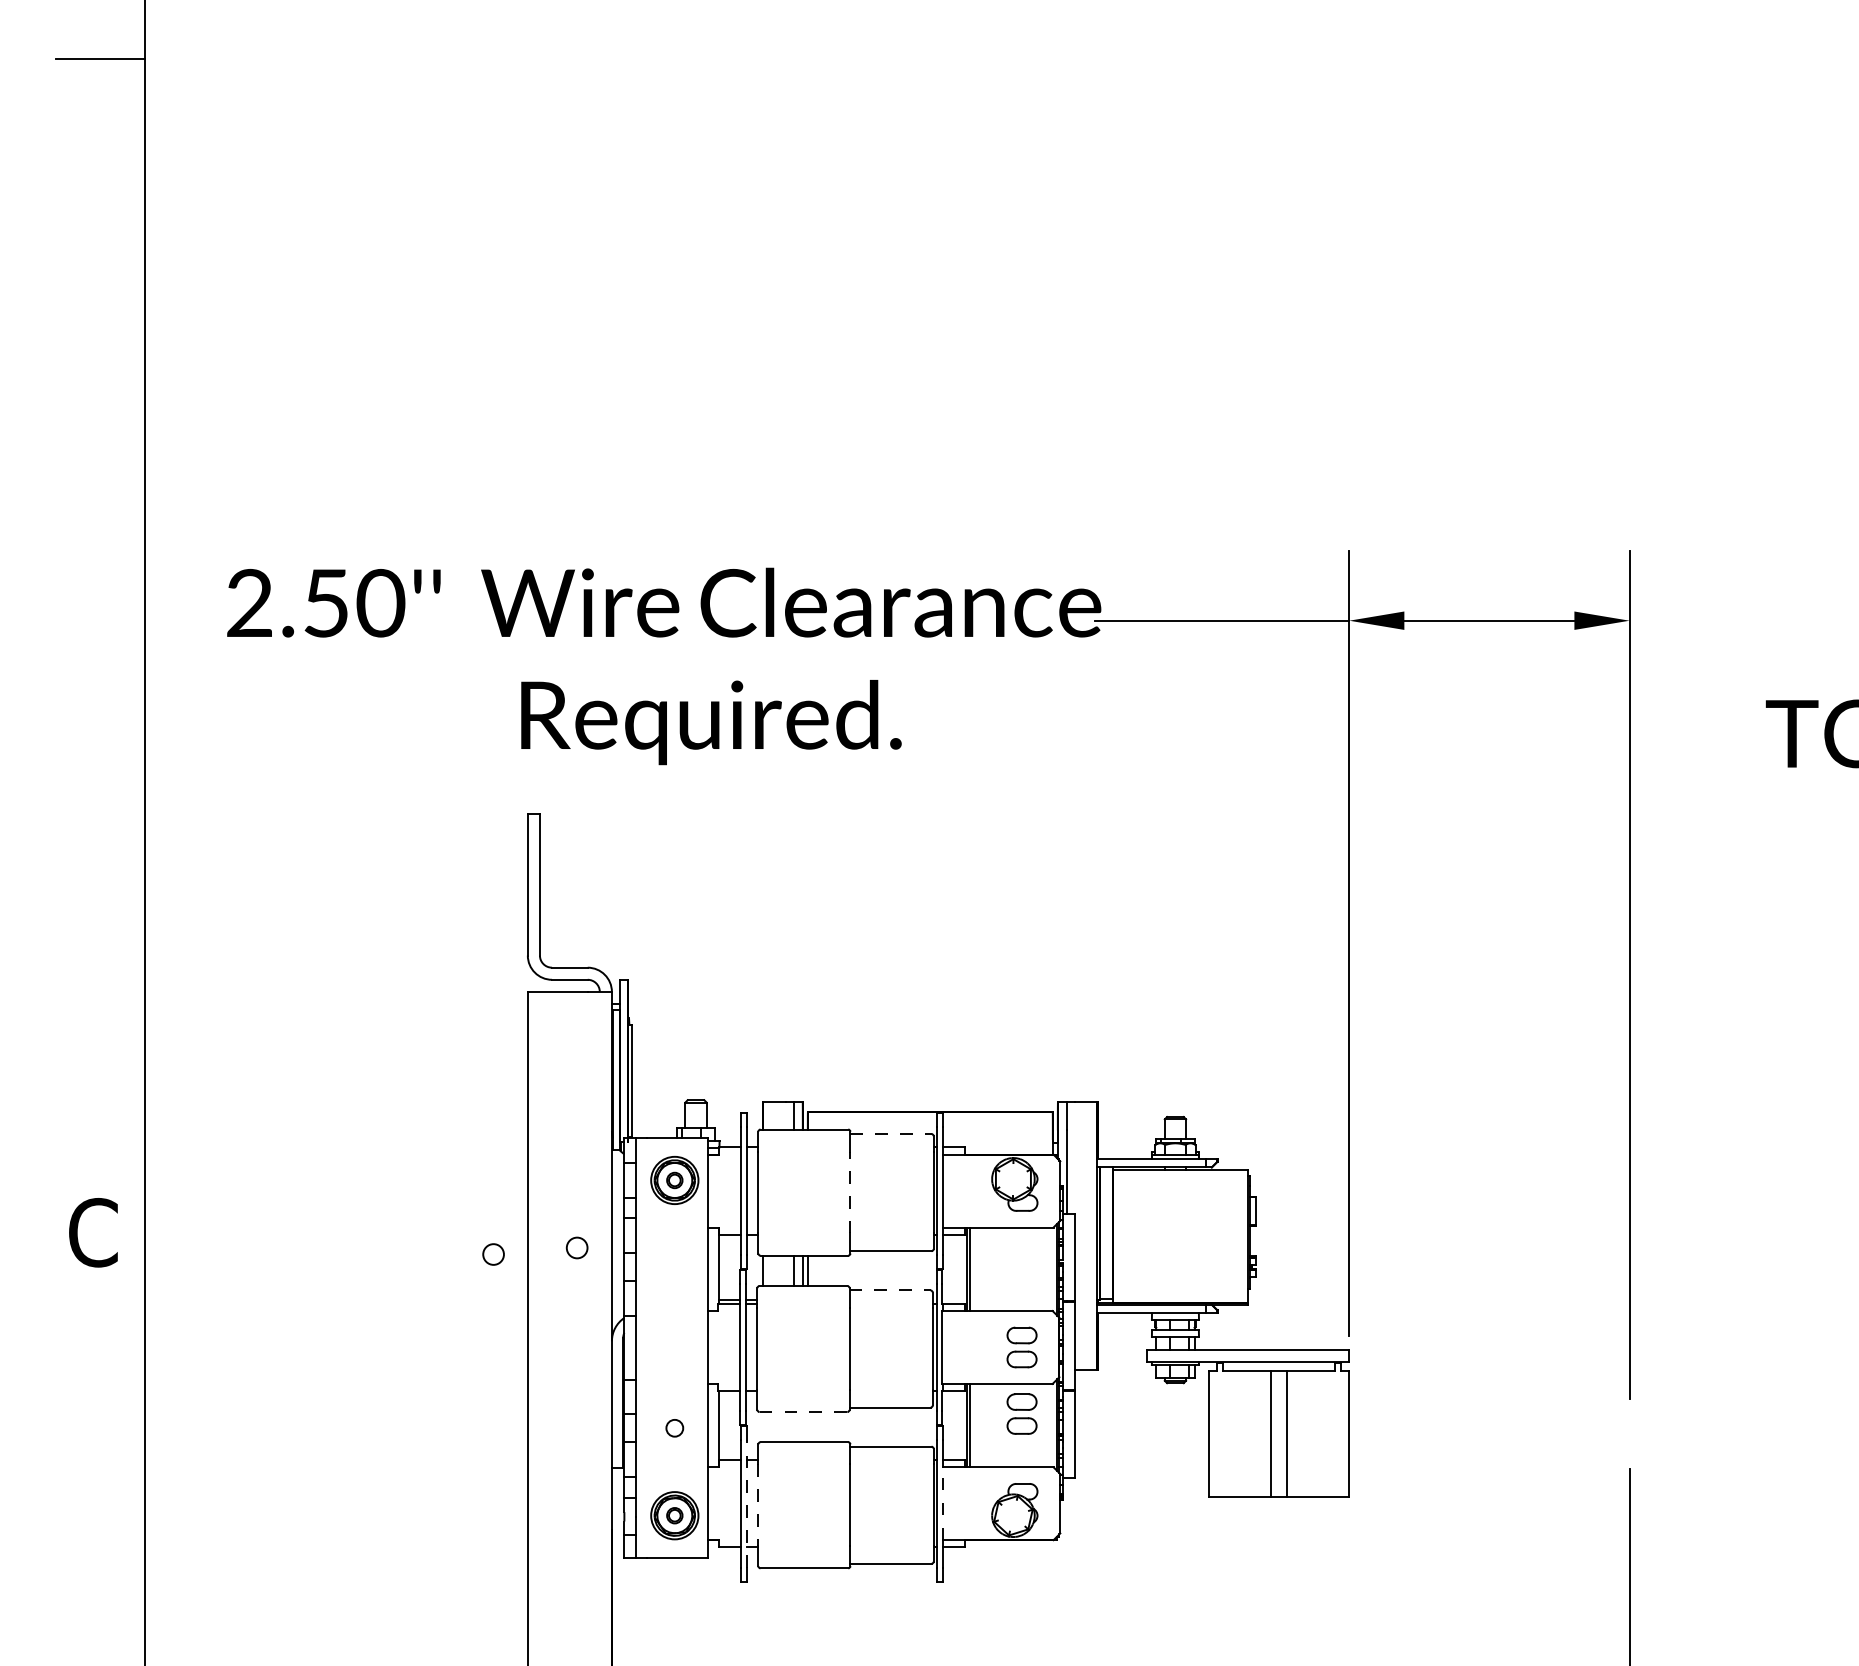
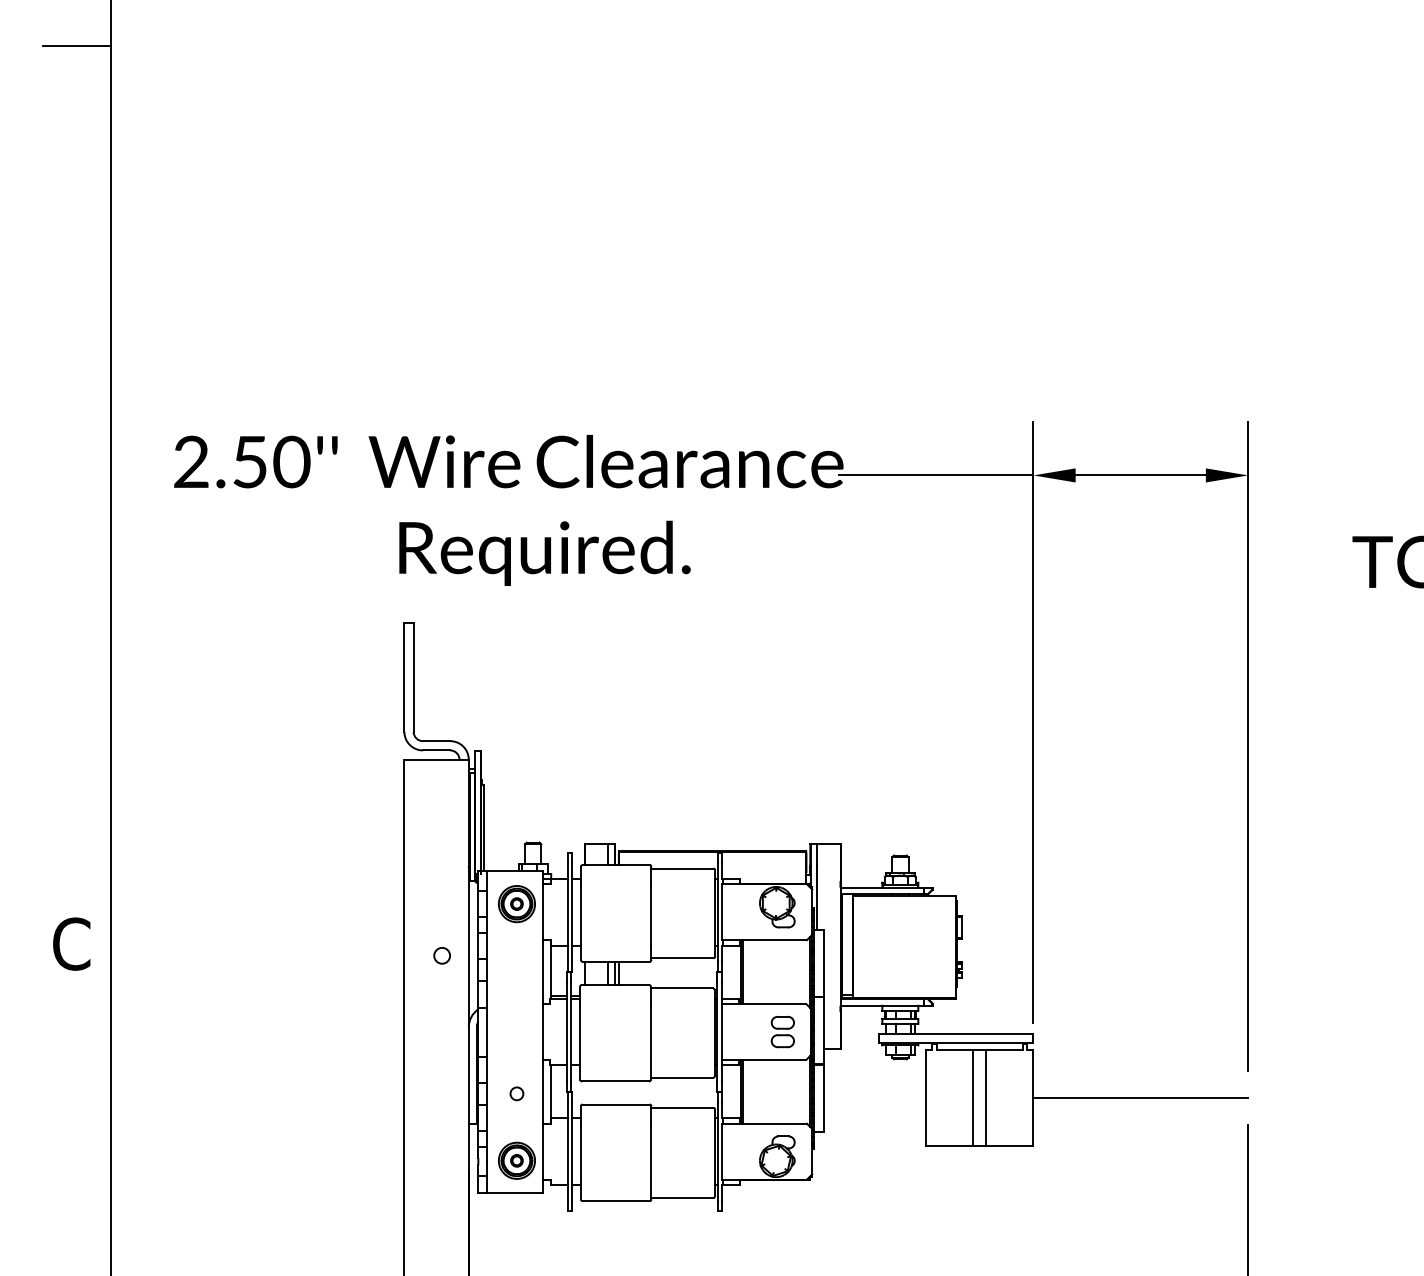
line: (890, 1133) -> (682, 868), dashed -> solid
line: (850, 1191) -> (651, 912), dashed -> solid
circle: (492, 1254) -> (377, 960), removed
line: (890, 1290) -> (682, 988), dashed -> solid
line: (803, 1412) -> (615, 1081), dashed -> solid
part: (1021, 1413) -> (782, 1082), removed
line: (1489, 1434) -> (1140, 1098), added
line: (747, 1503) -> (572, 1151), dashed -> solid
line: (943, 1503) -> (722, 1151), dashed -> solid
line: (757, 1506) -> (580, 1153), dashed -> solid

